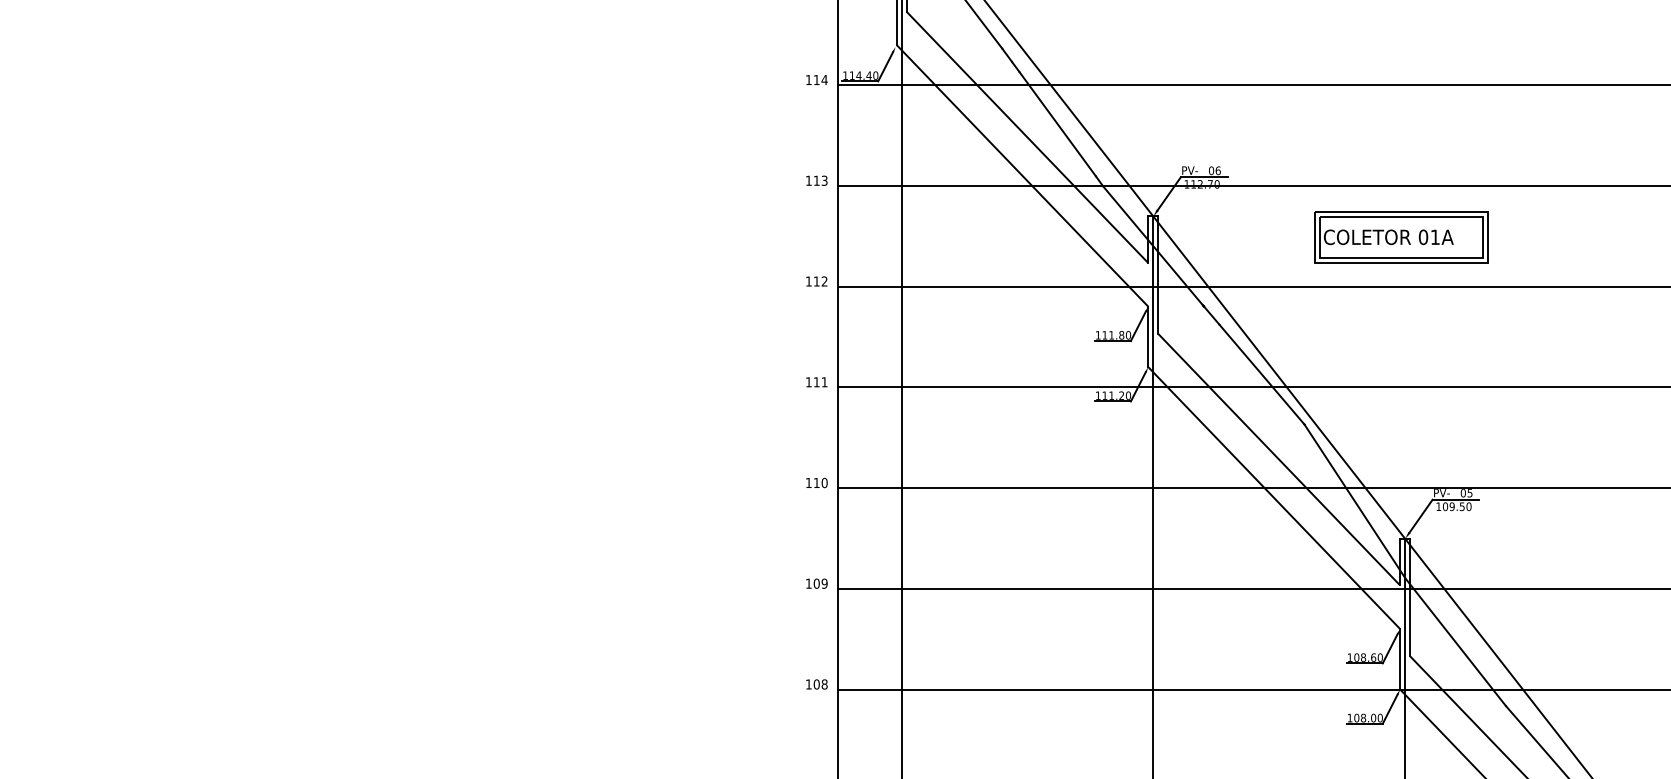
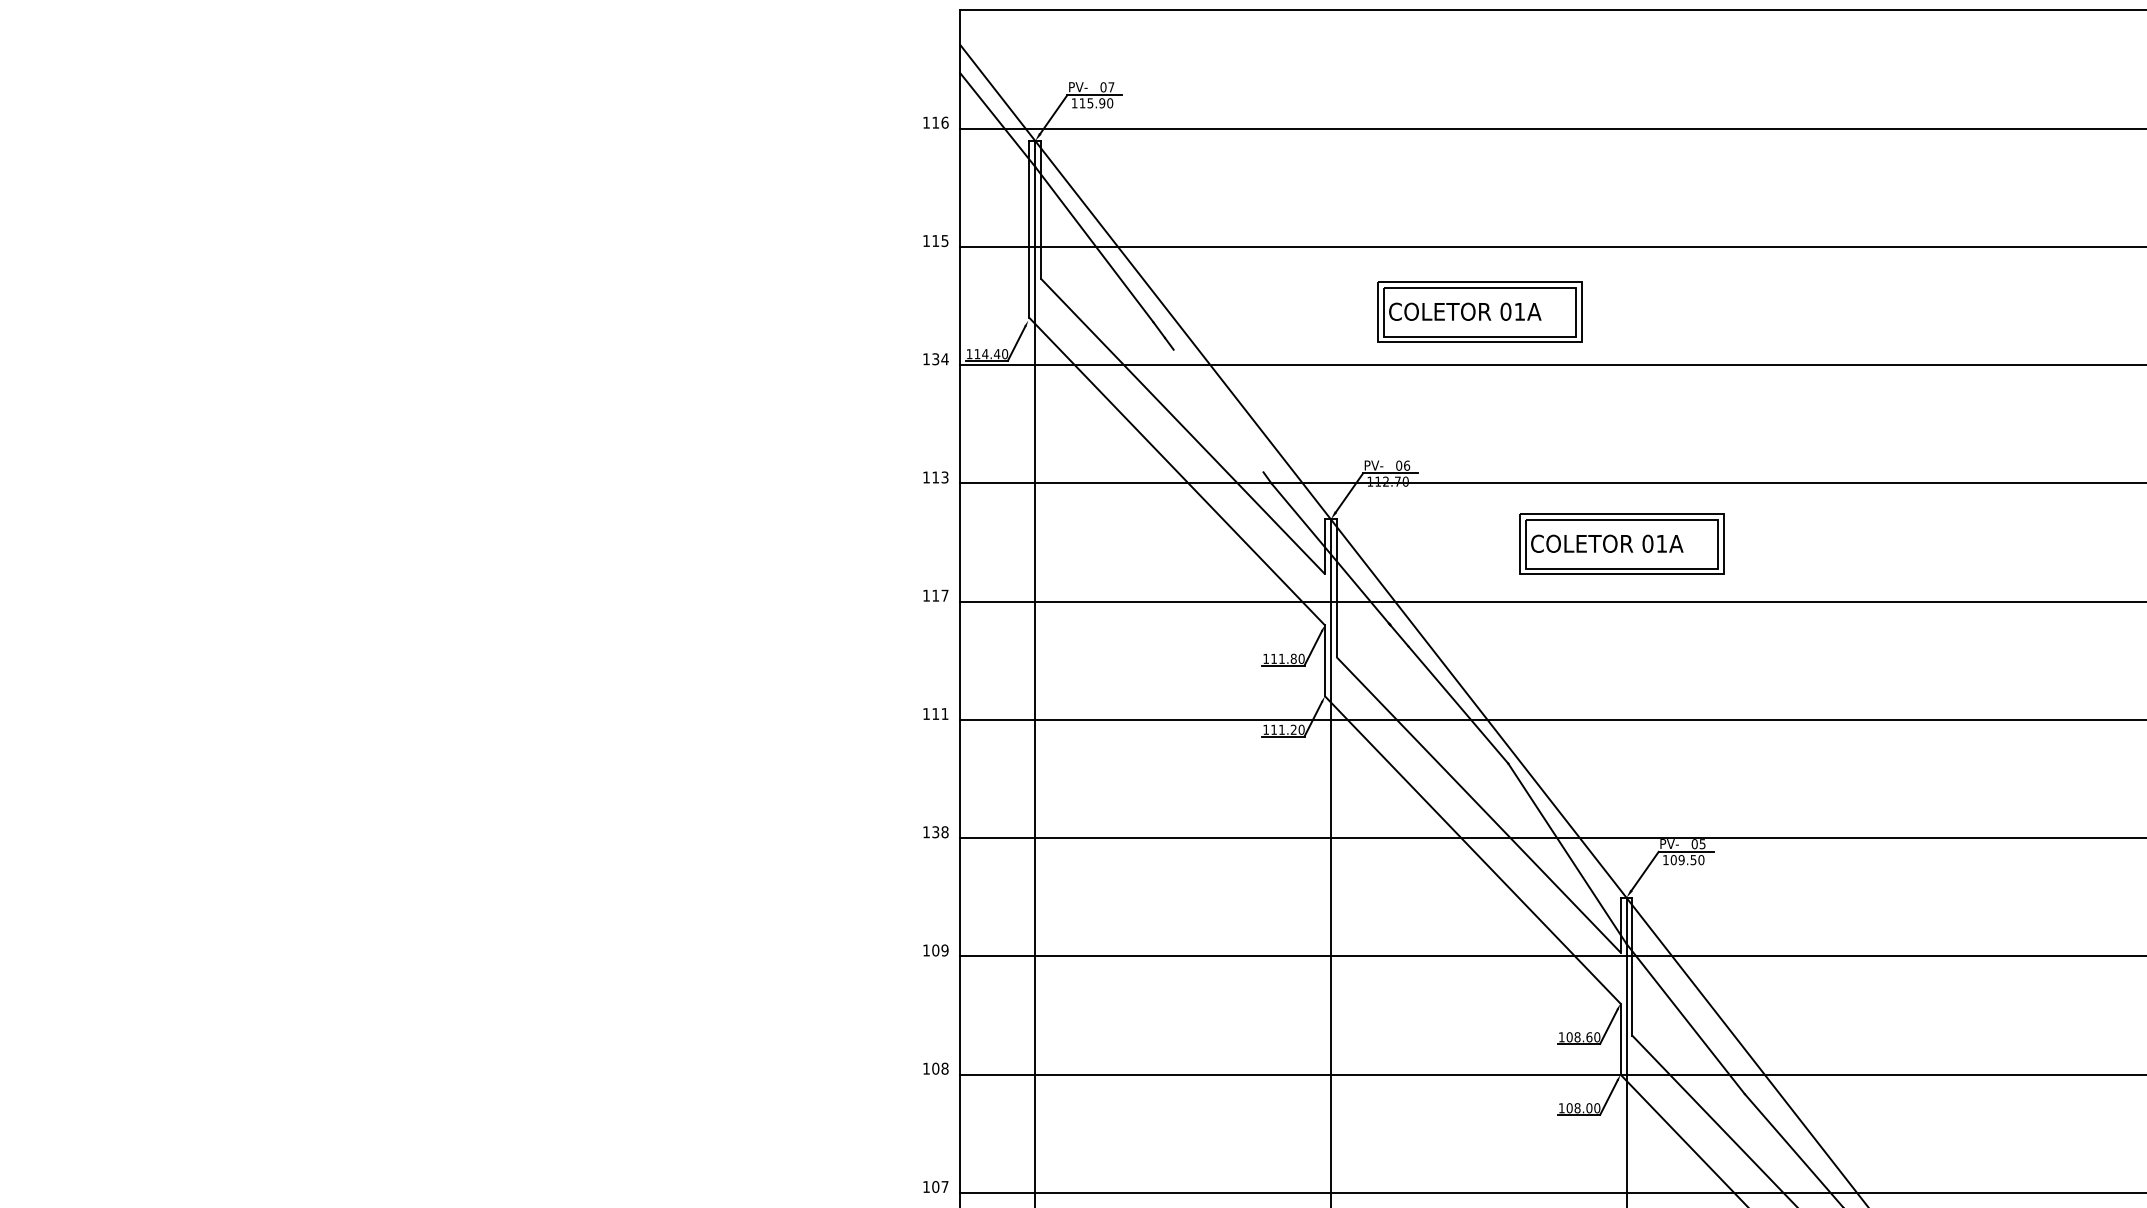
part: (1279, 39) -> (1479, 311), added
text: (816, 80) -> (935, 359), 114 -> 134
line: (1057, 123) -> (1218, 410), removed
text: (824, 281) -> (944, 595), 112 -> 117
text: (820, 483) -> (940, 832), 110 -> 138

